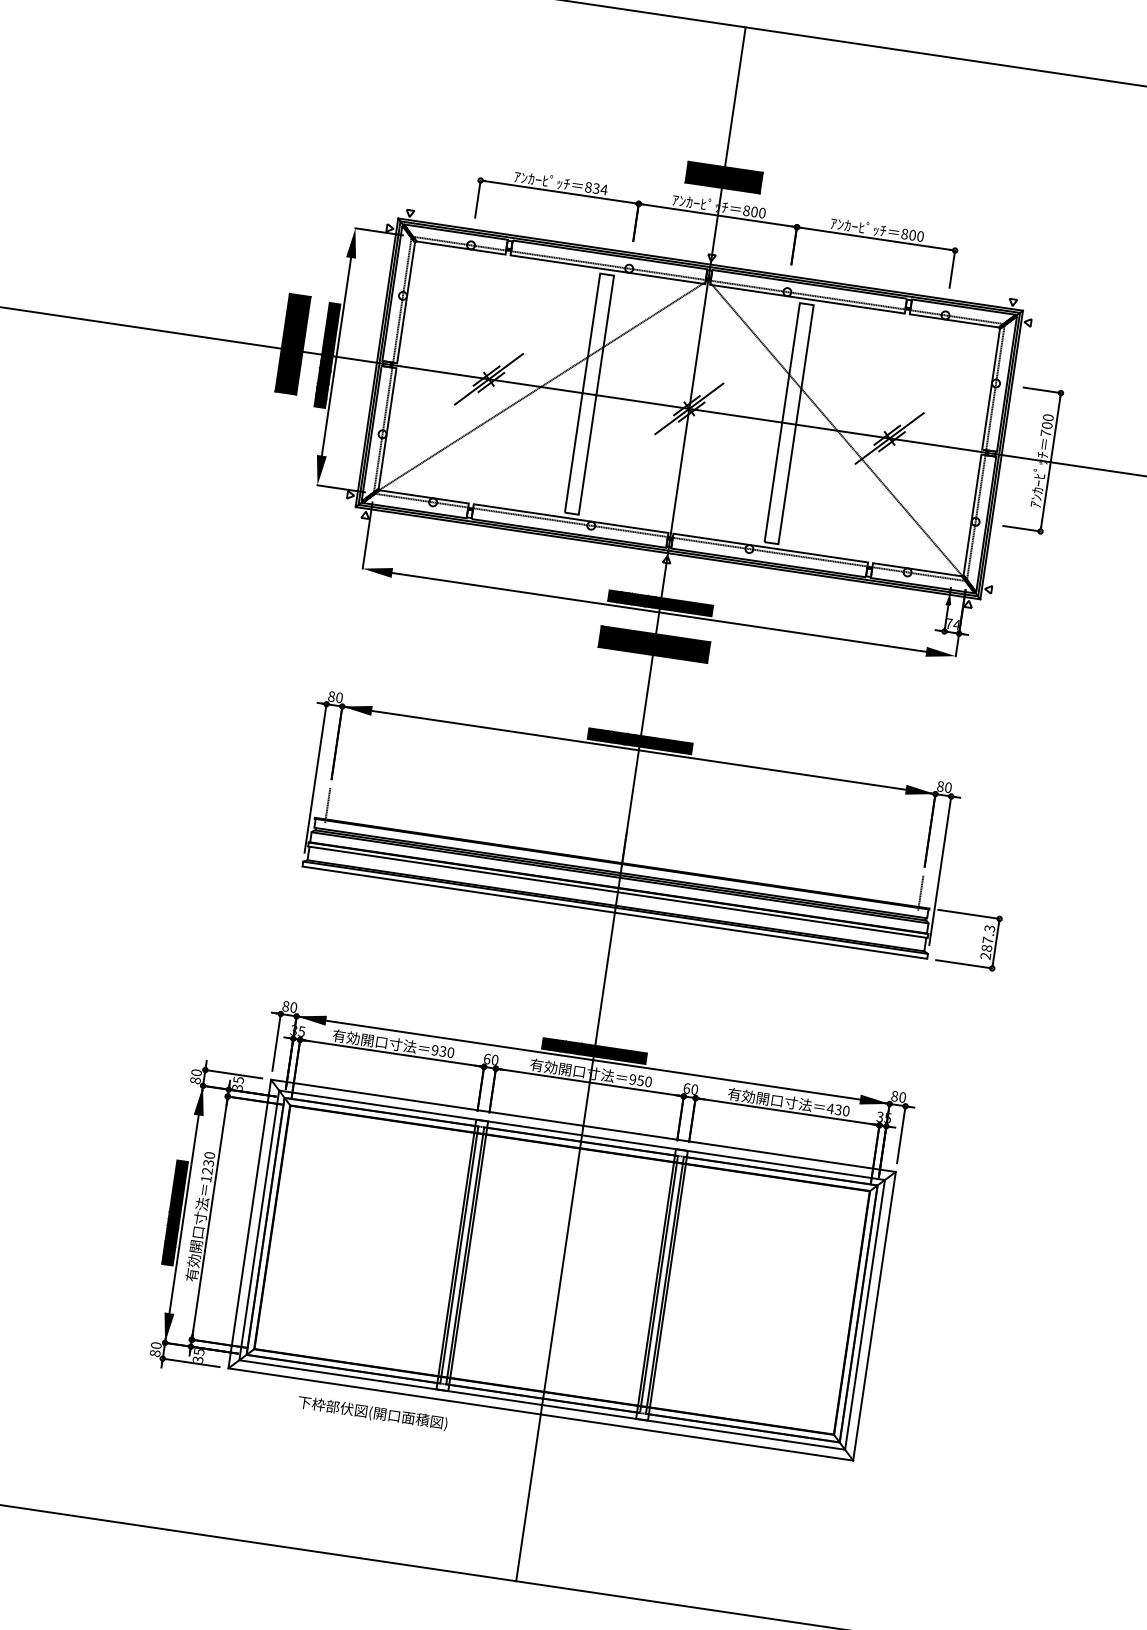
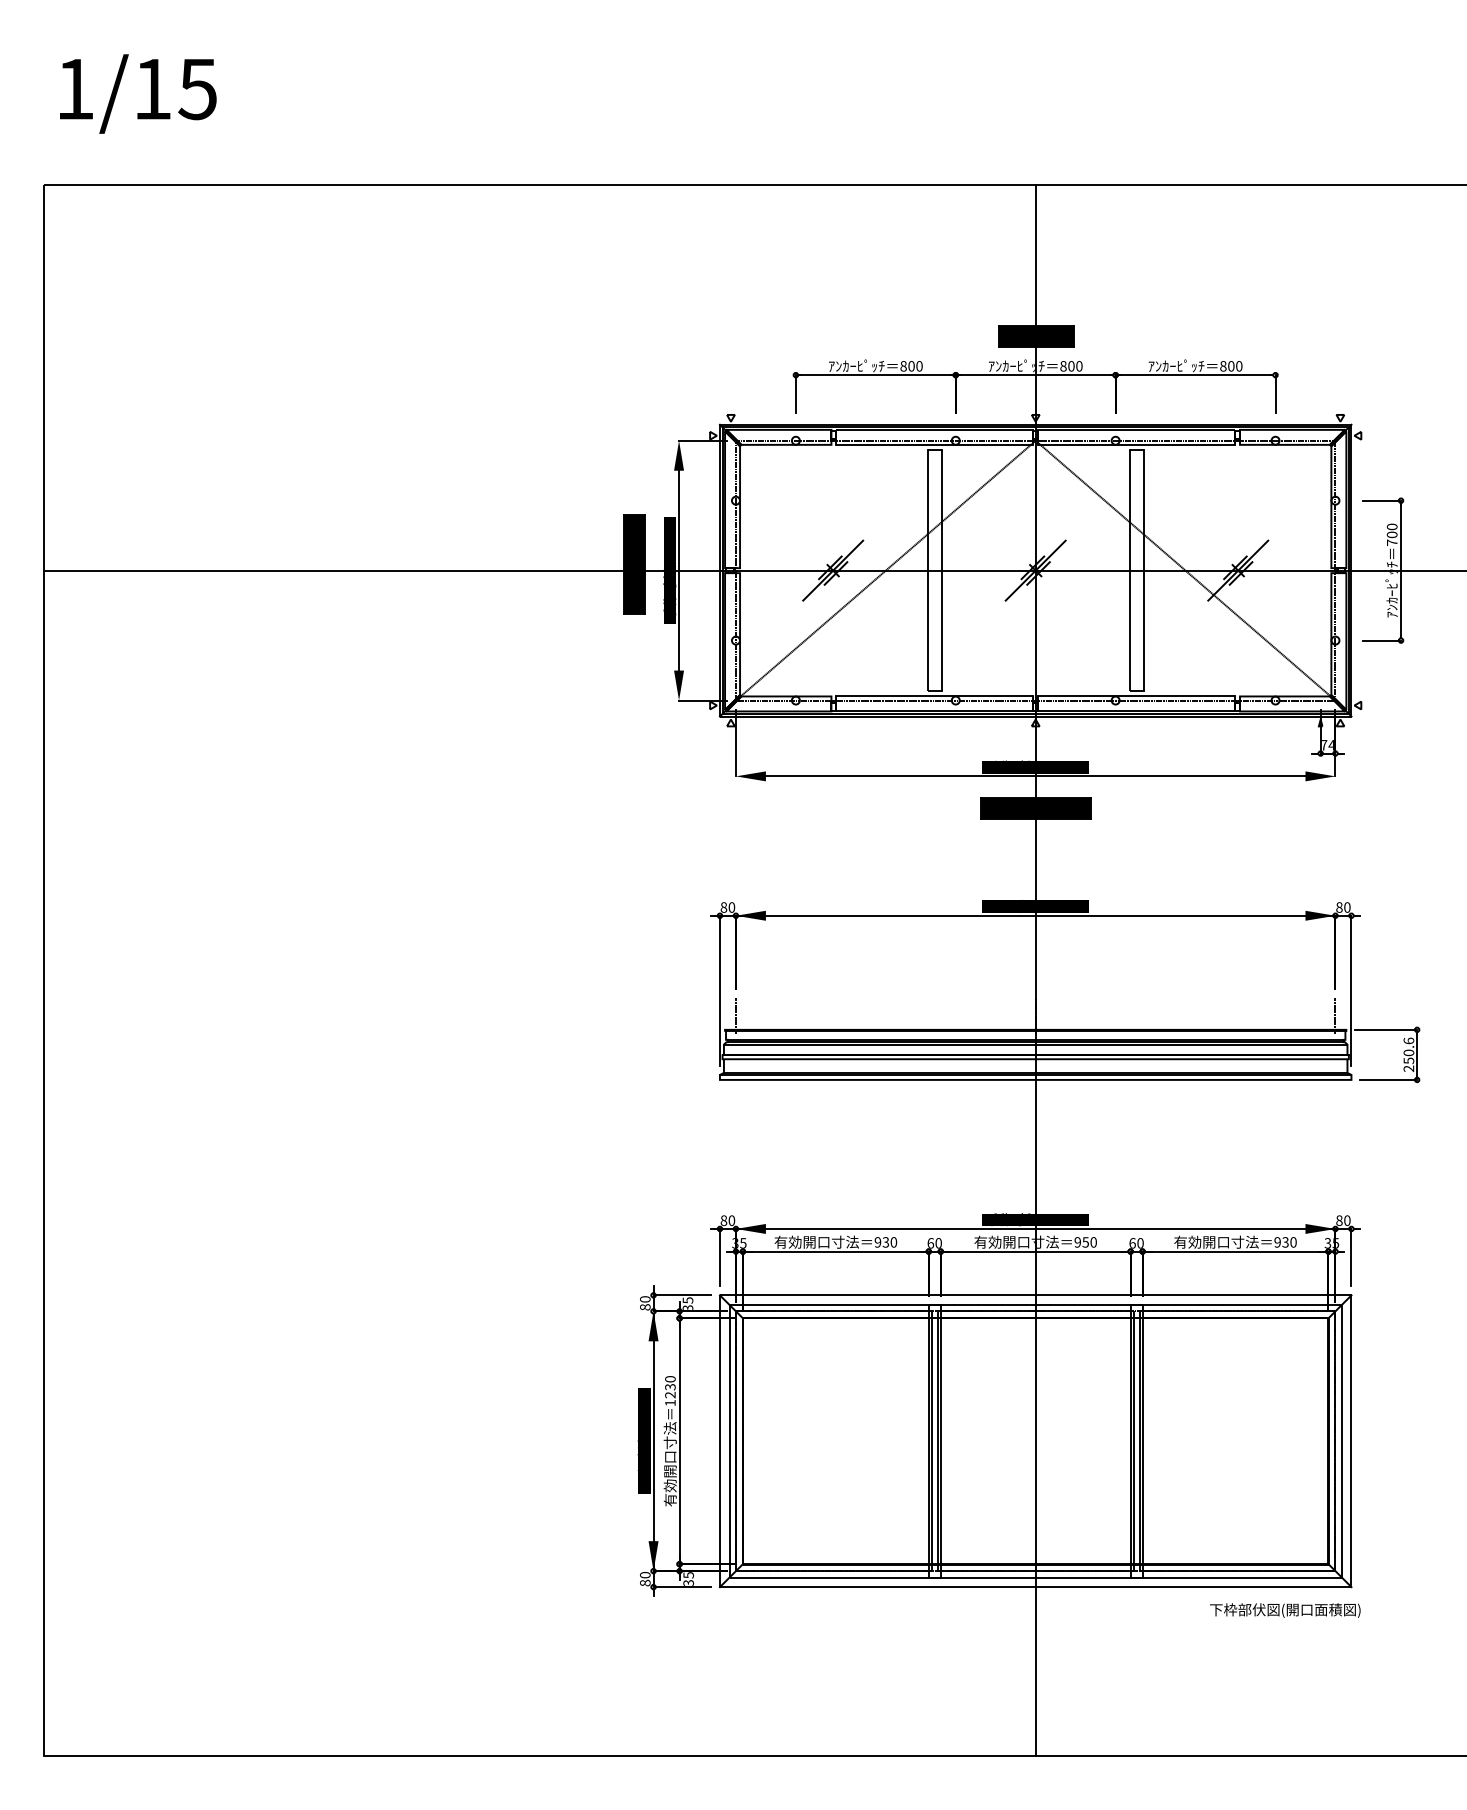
text: (600, 189) -> (915, 366), 834 -> 800
text: (988, 938) -> (1408, 1050), 287.3 -> 250.6
text: (830, 1108) -> (1277, 1242), 430 -> 930
text: (372, 1413) -> (1285, 1610), moved

